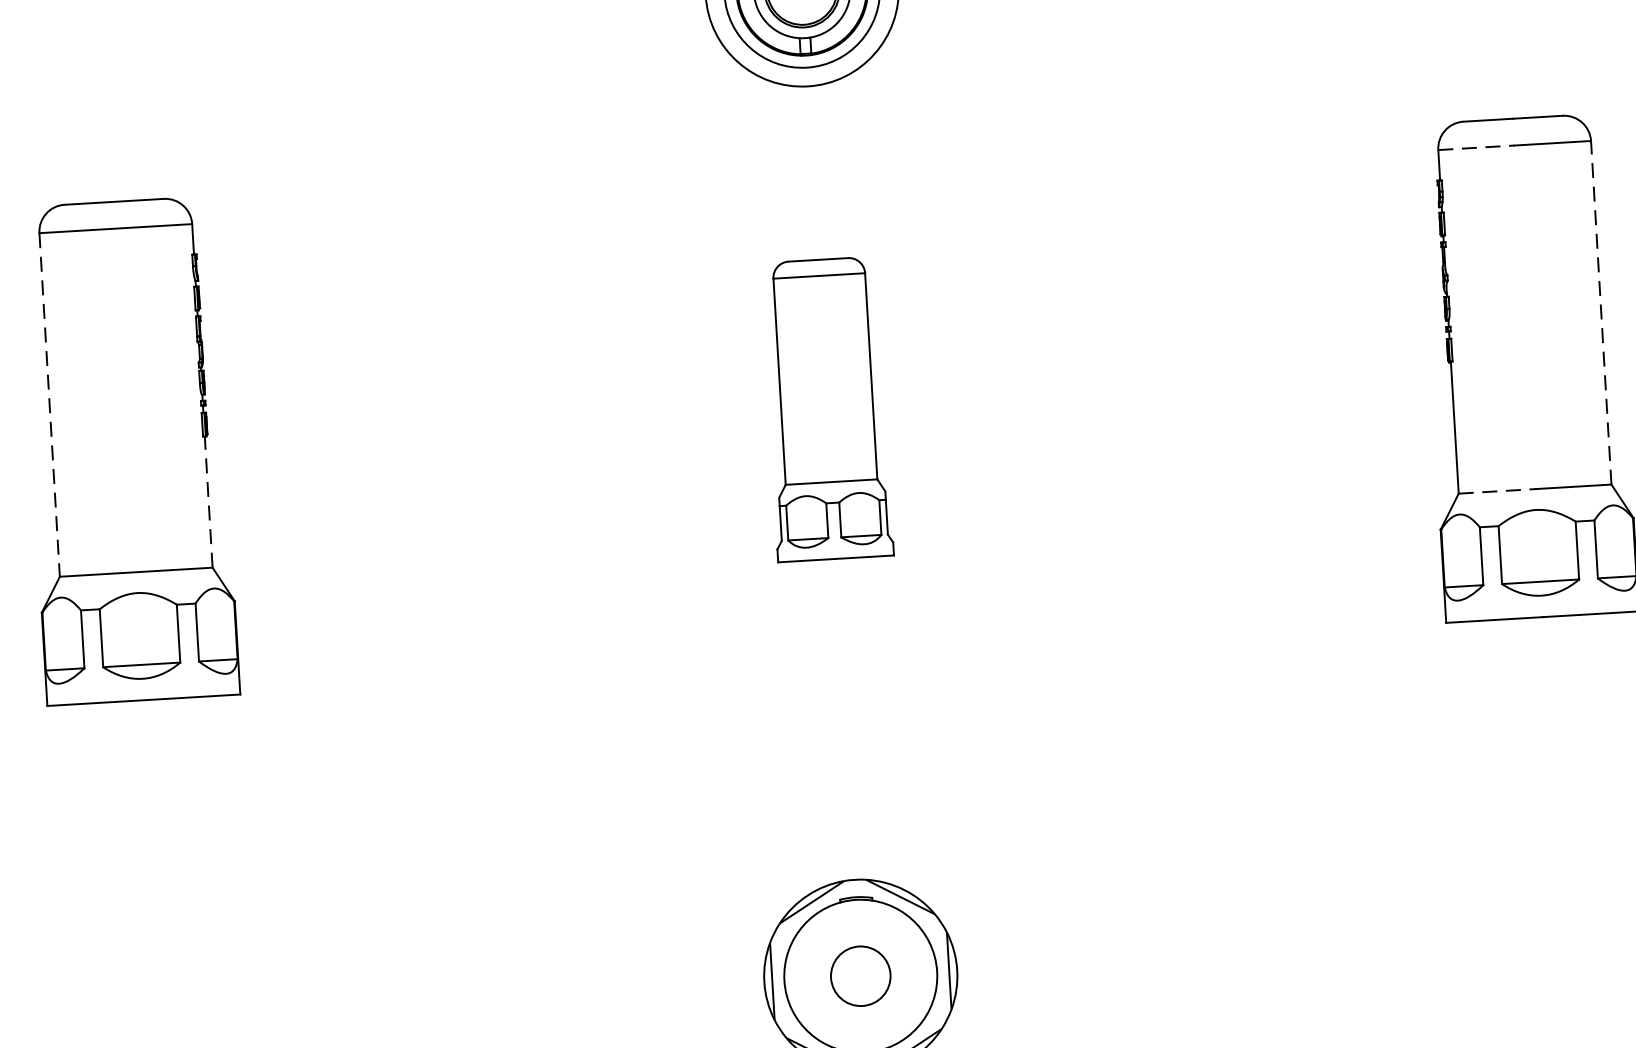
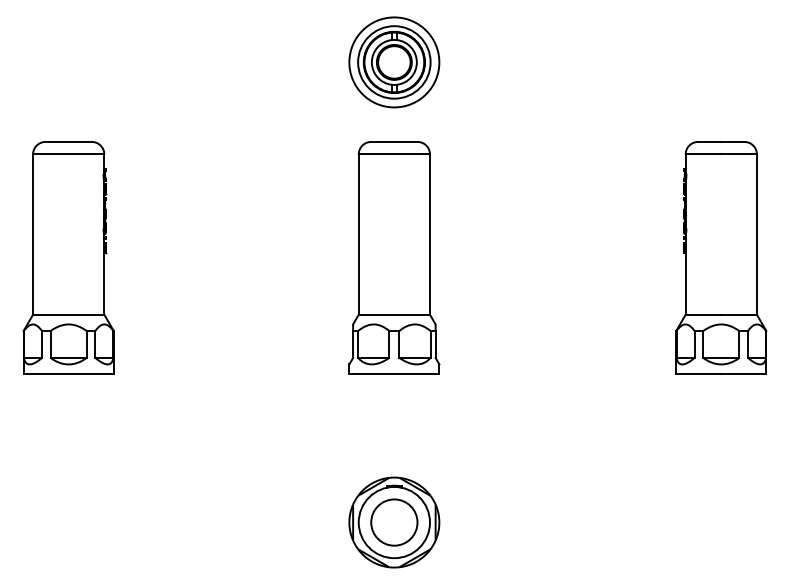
line: (1476, 147) -> (703, 154), dashed -> solid
line: (1600, 312) -> (756, 234), dashed -> solid
line: (50, 406) -> (33, 235), dashed -> solid
part: (827, 408) -> (394, 257), size x1.67
line: (1496, 490) -> (703, 314), dashed -> solid
line: (209, 502) -> (104, 284), dashed -> solid
circle: (861, 976) -> (394, 522), size x1.67

